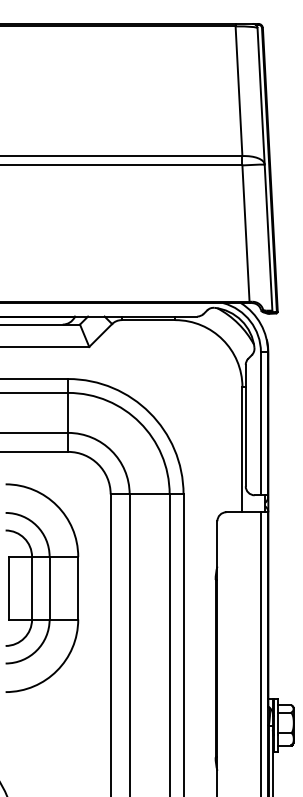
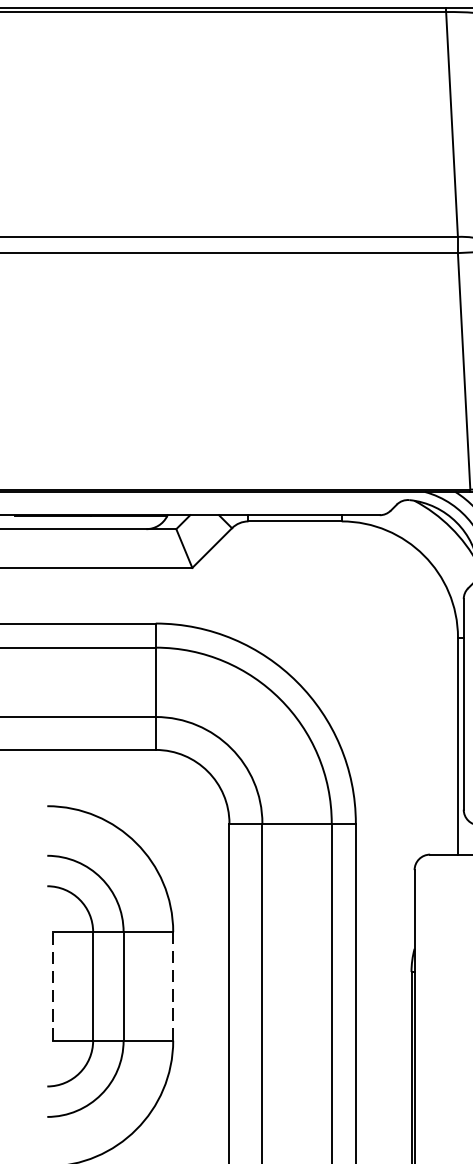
line: (9, 587) -> (53, 985), solid -> dashed
line: (78, 588) -> (173, 986), solid -> dashed

